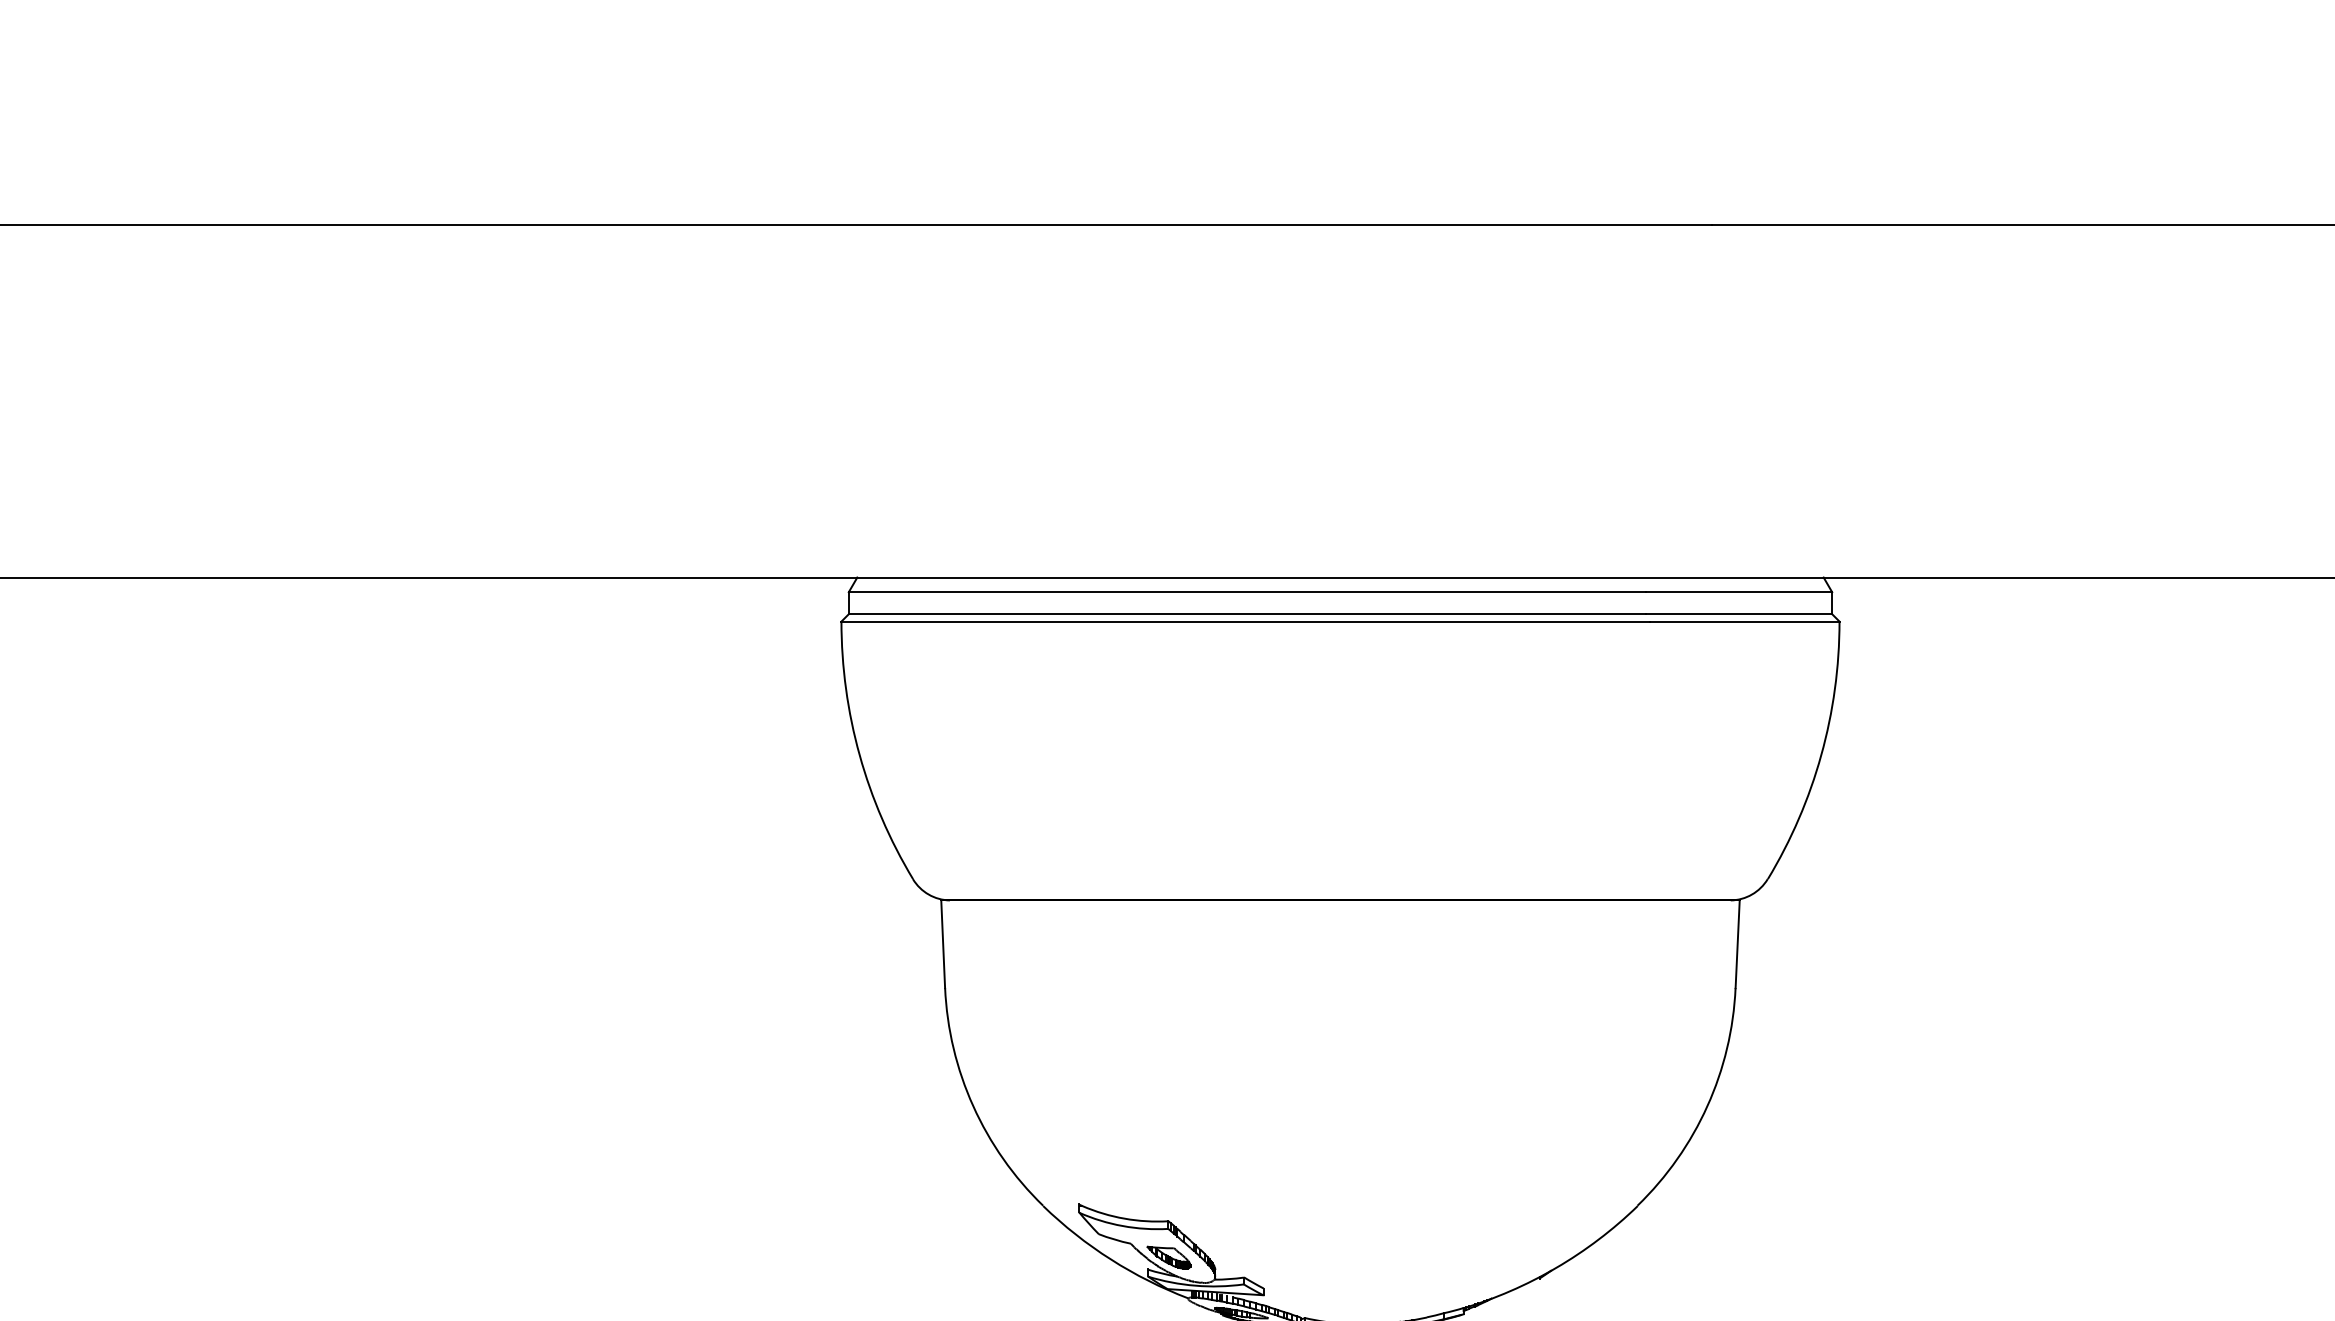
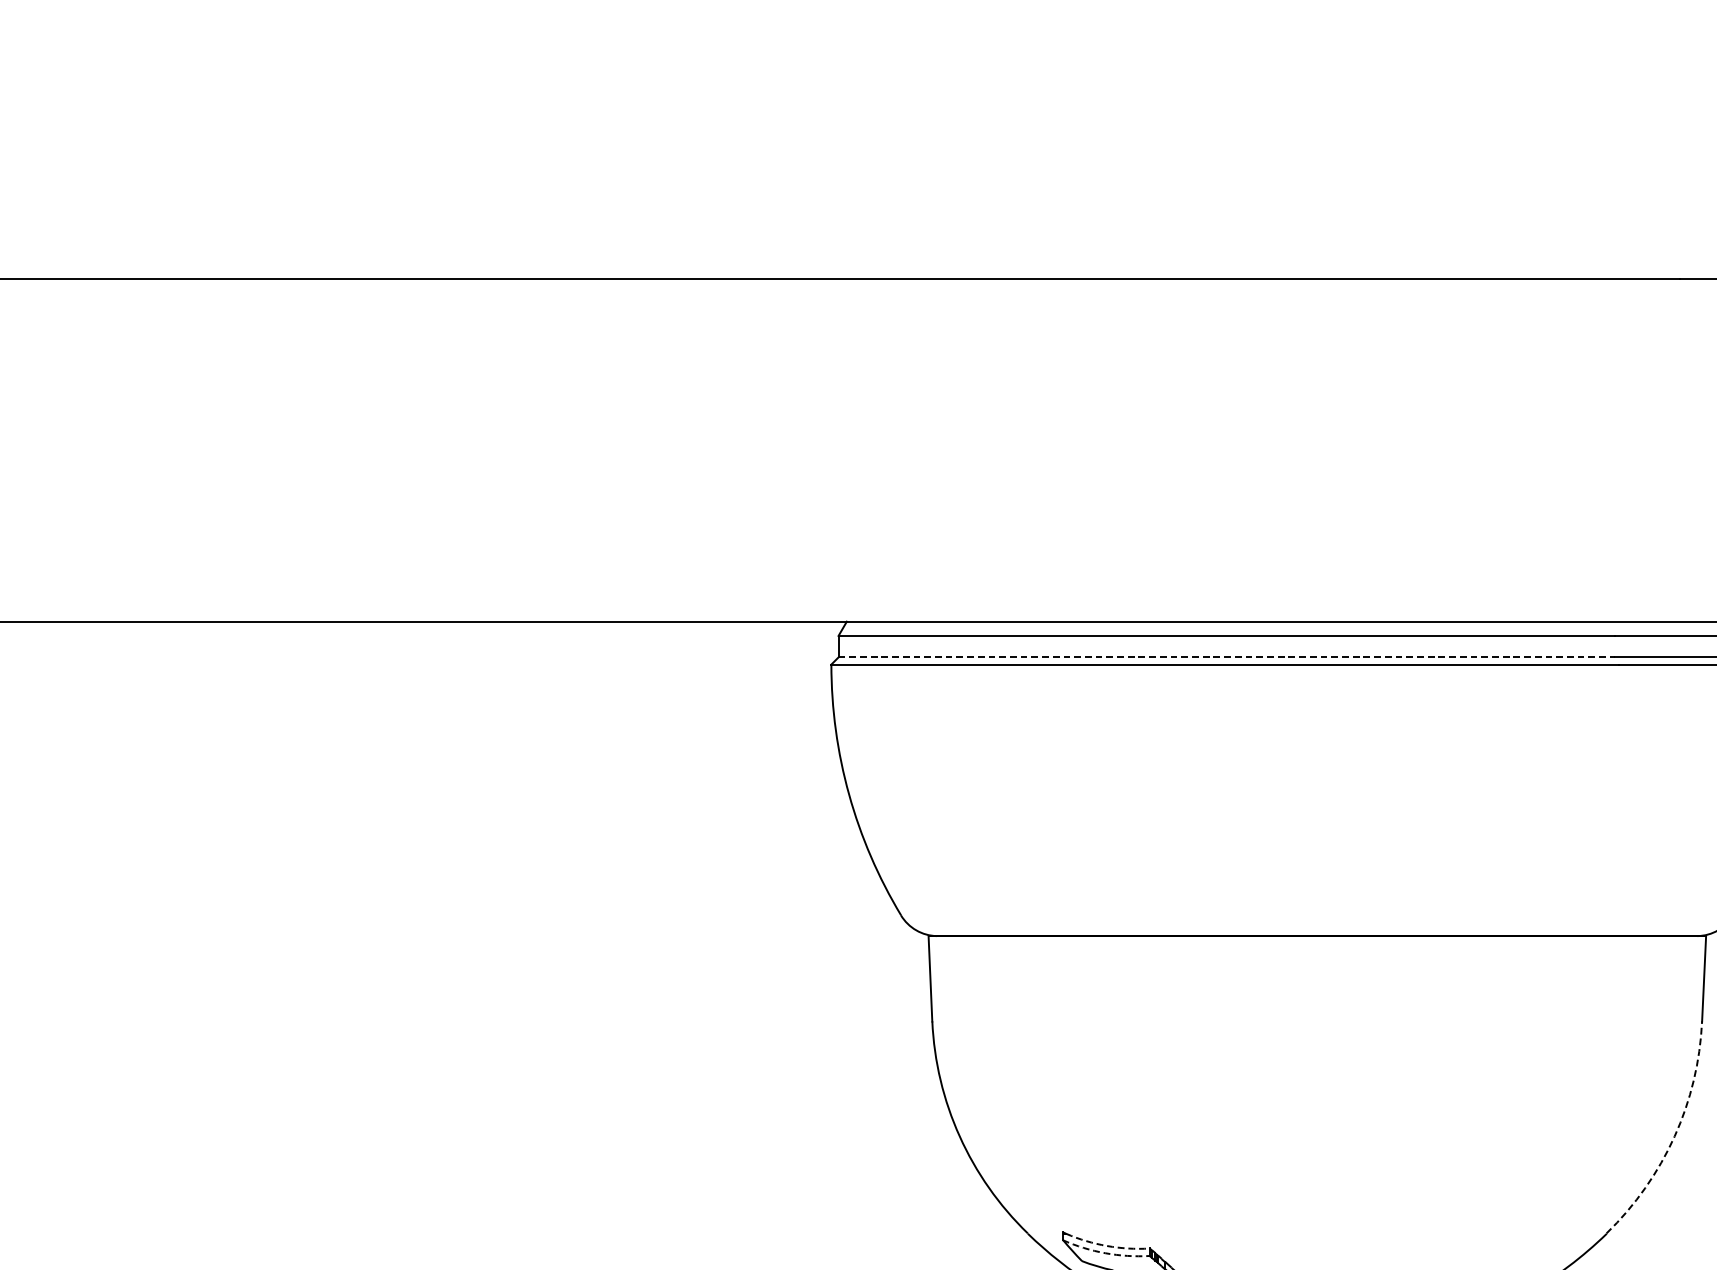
line: (1247, 614) -> (1226, 657), solid -> dashed
arc: (1707, 1106) -> (1674, 1136), solid -> dashed
arc: (1124, 1218) -> (1107, 1245), solid -> dashed
arc: (1122, 1226) -> (1105, 1253), solid -> dashed

